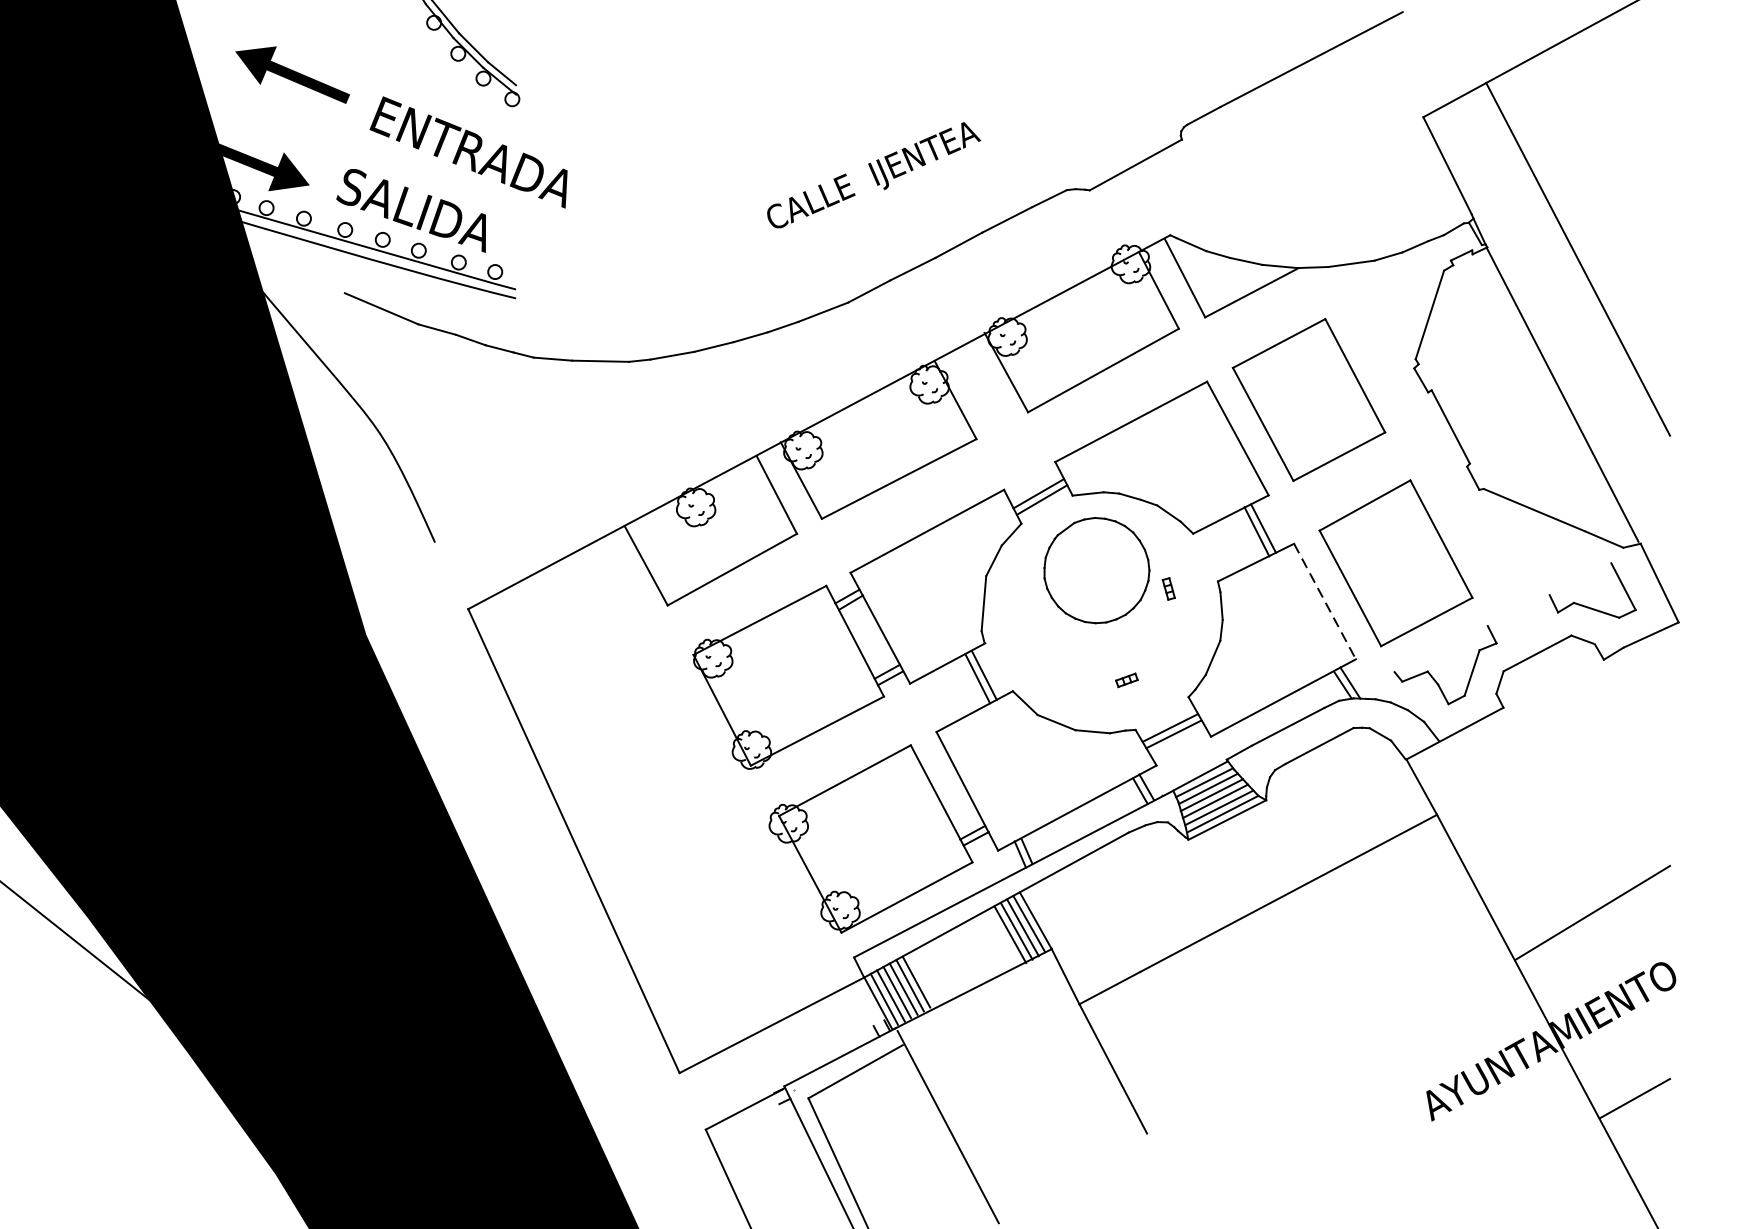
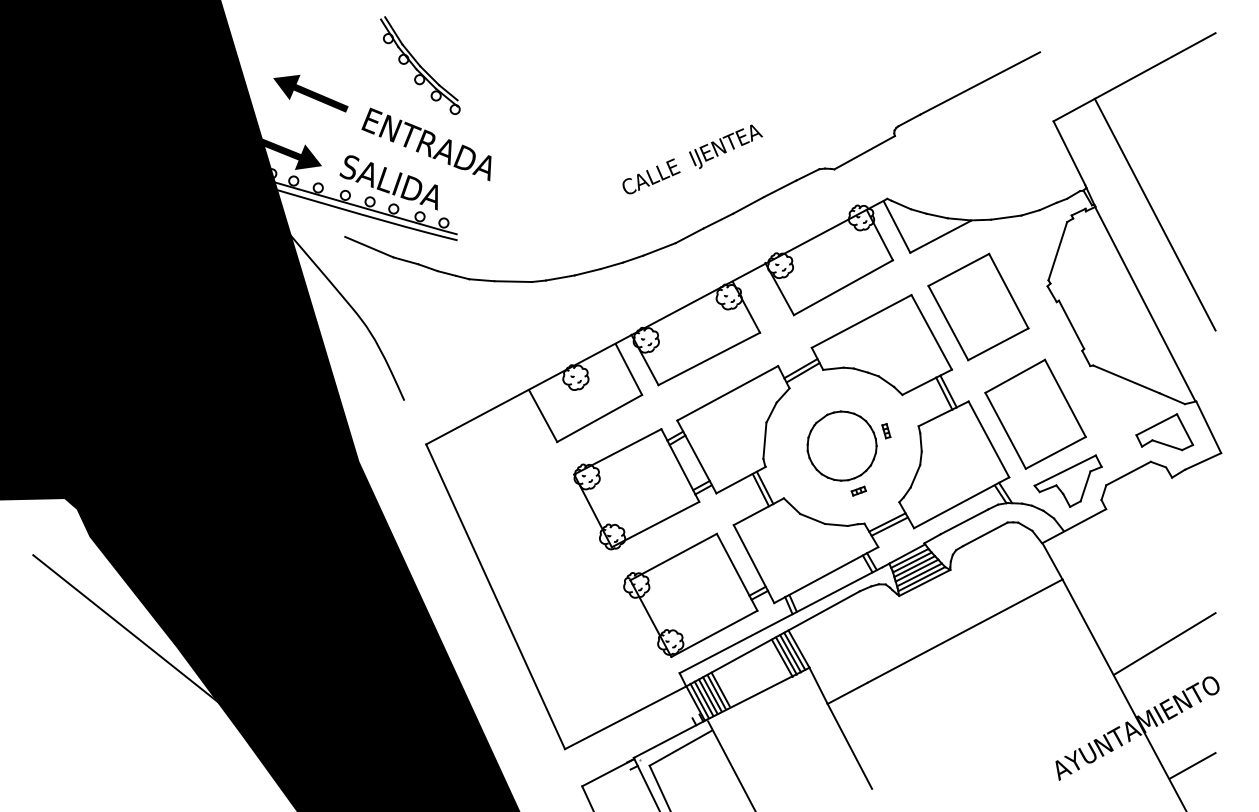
part: (1095, 569) -> (841, 445), moved
line: (1580, 578) -> (1156, 424), added
line: (1325, 601) -> (989, 439), dashed -> solid
line: (1440, 648) -> (1064, 470), added

